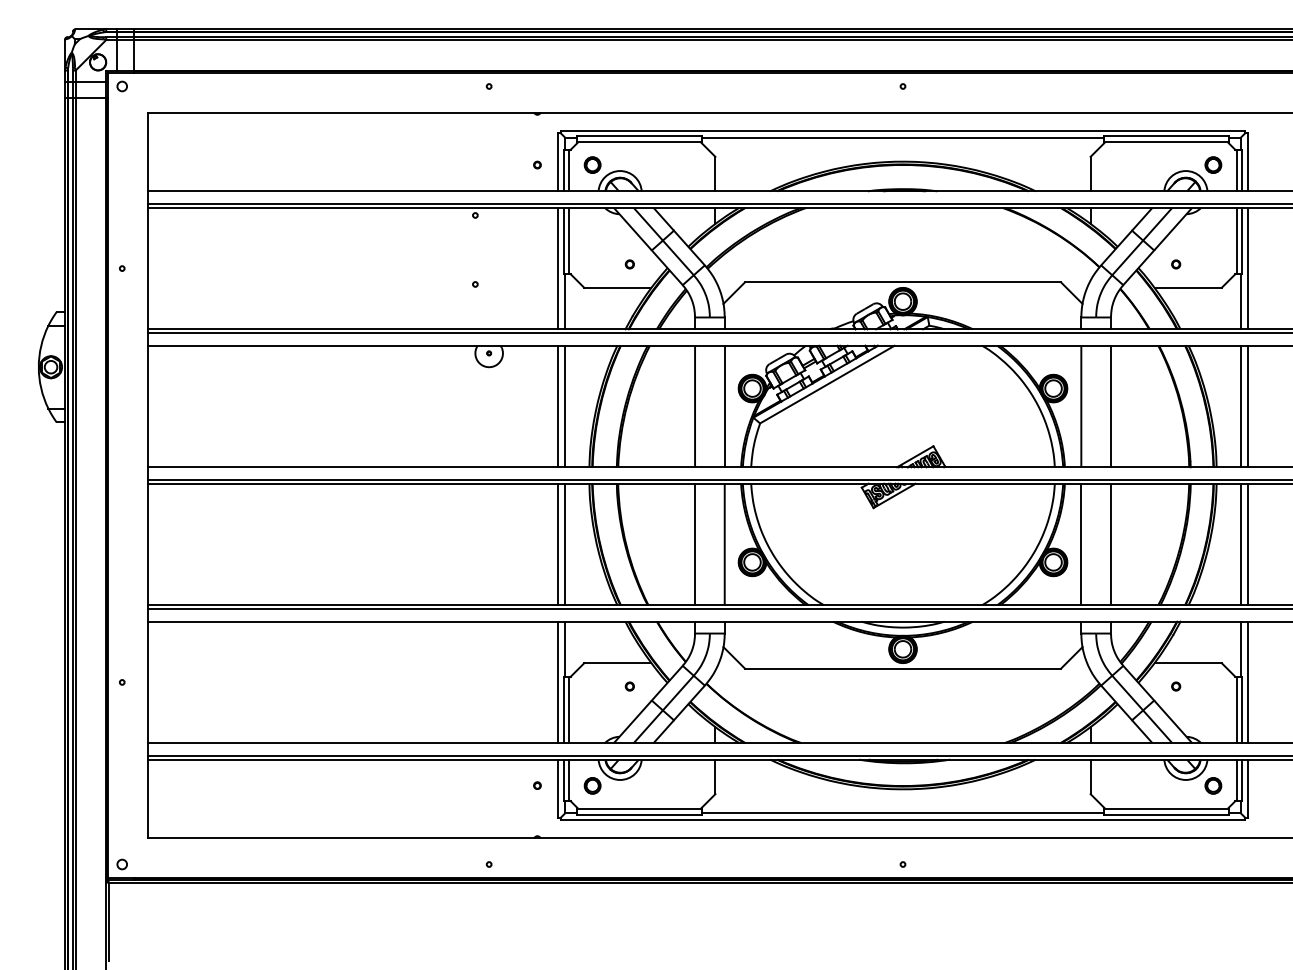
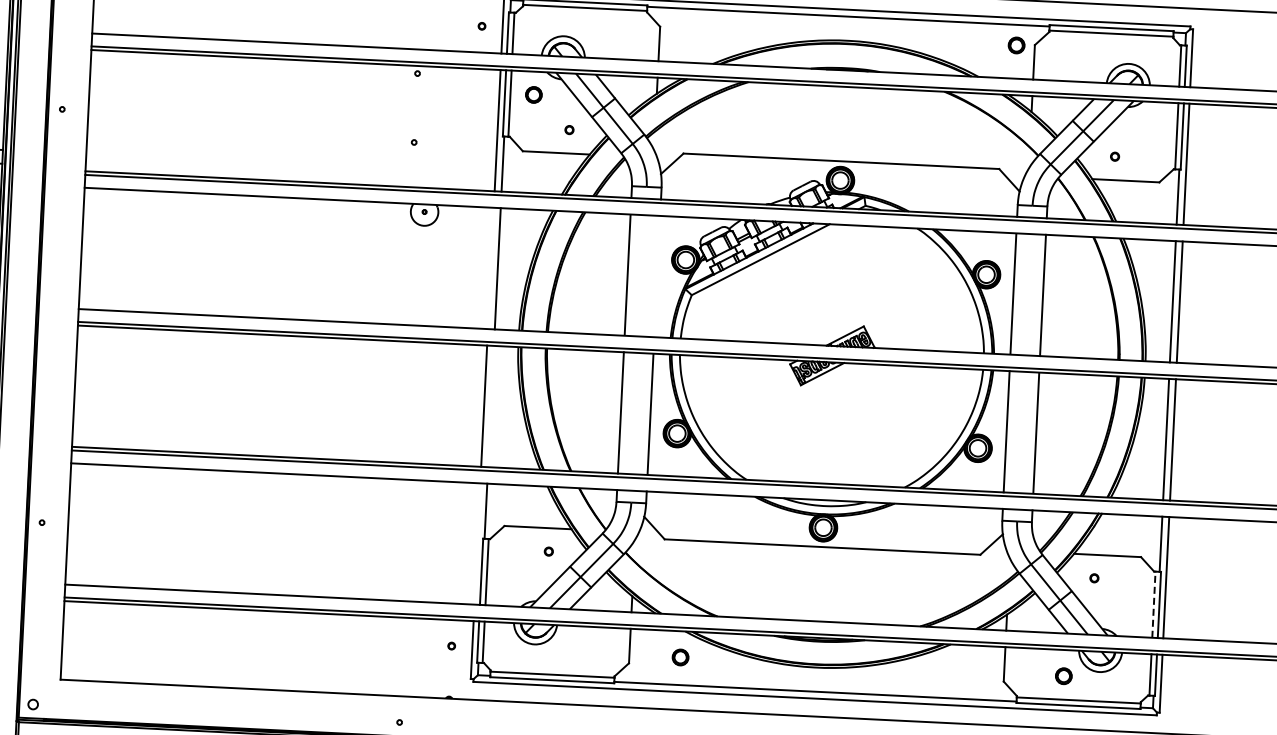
part: (592, 164) -> (533, 94), moved
part: (1213, 164) -> (1016, 44), moved
line: (558, 406) -> (491, 268), removed
line: (724, 406) -> (657, 276), removed
line: (565, 544) -> (491, 406), removed
line: (558, 682) -> (477, 544), removed
line: (1236, 709) -> (1153, 604), solid -> dashed
part: (592, 785) -> (680, 657), moved
part: (1213, 785) -> (1063, 675), moved

